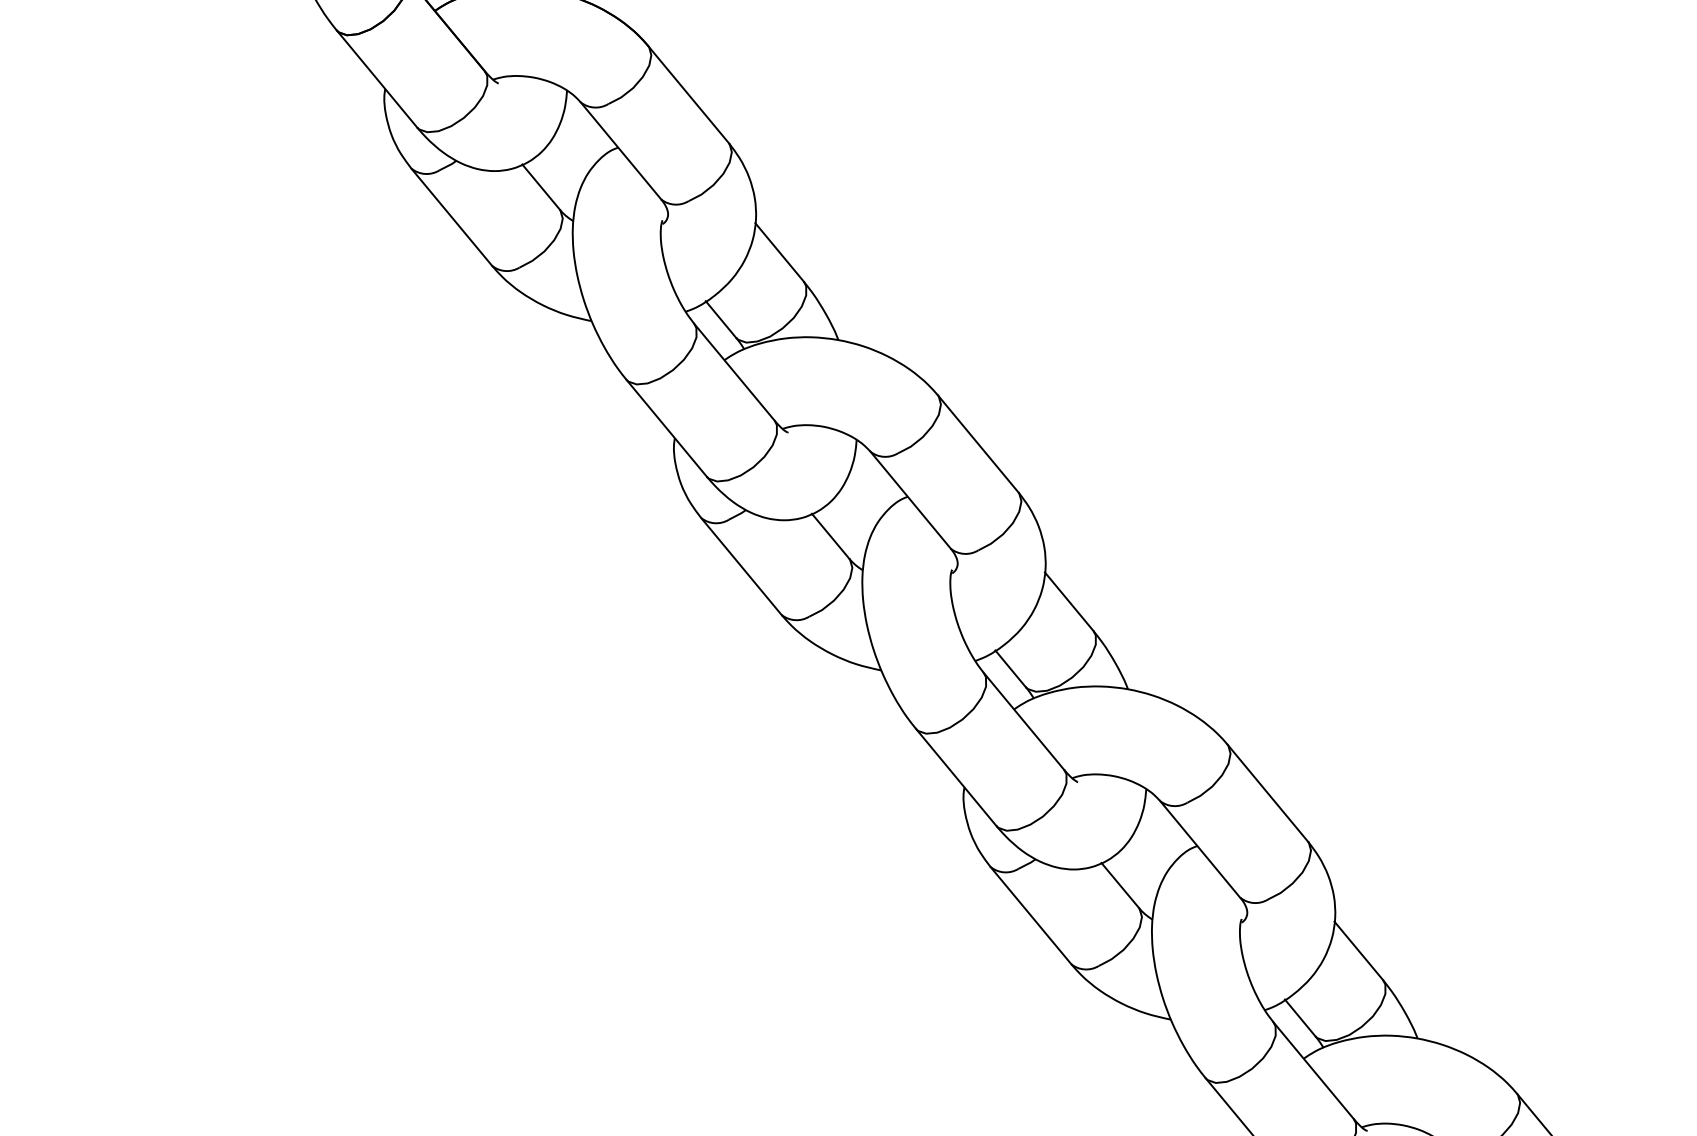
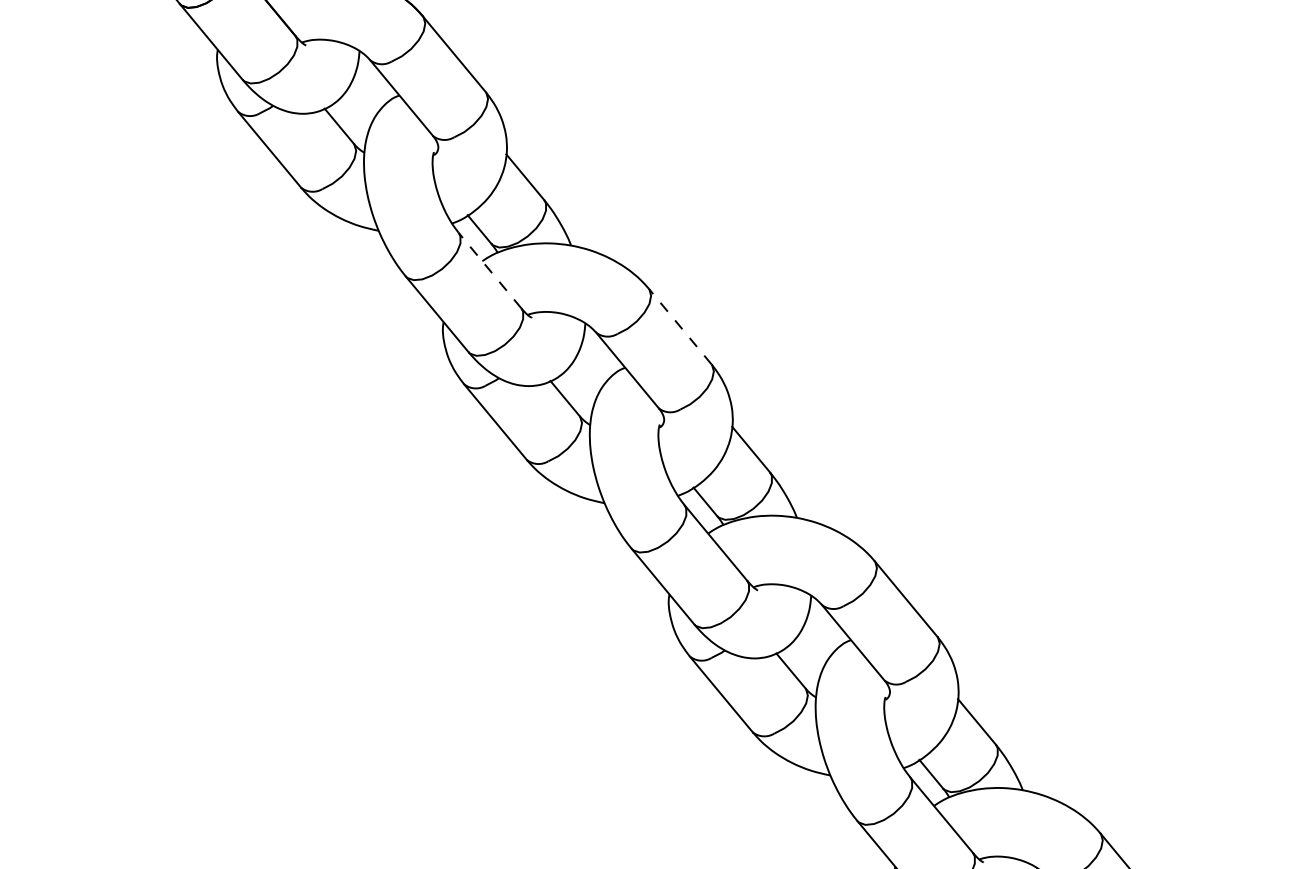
line: (734, 372) -> (490, 270), solid -> dashed
line: (977, 443) -> (679, 326), solid -> dashed

